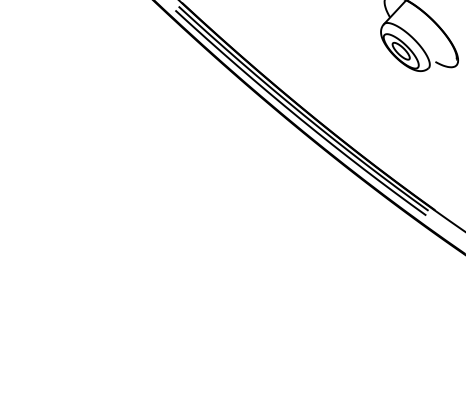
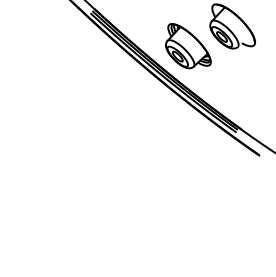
part: (343, 67) -> (188, 46), added

